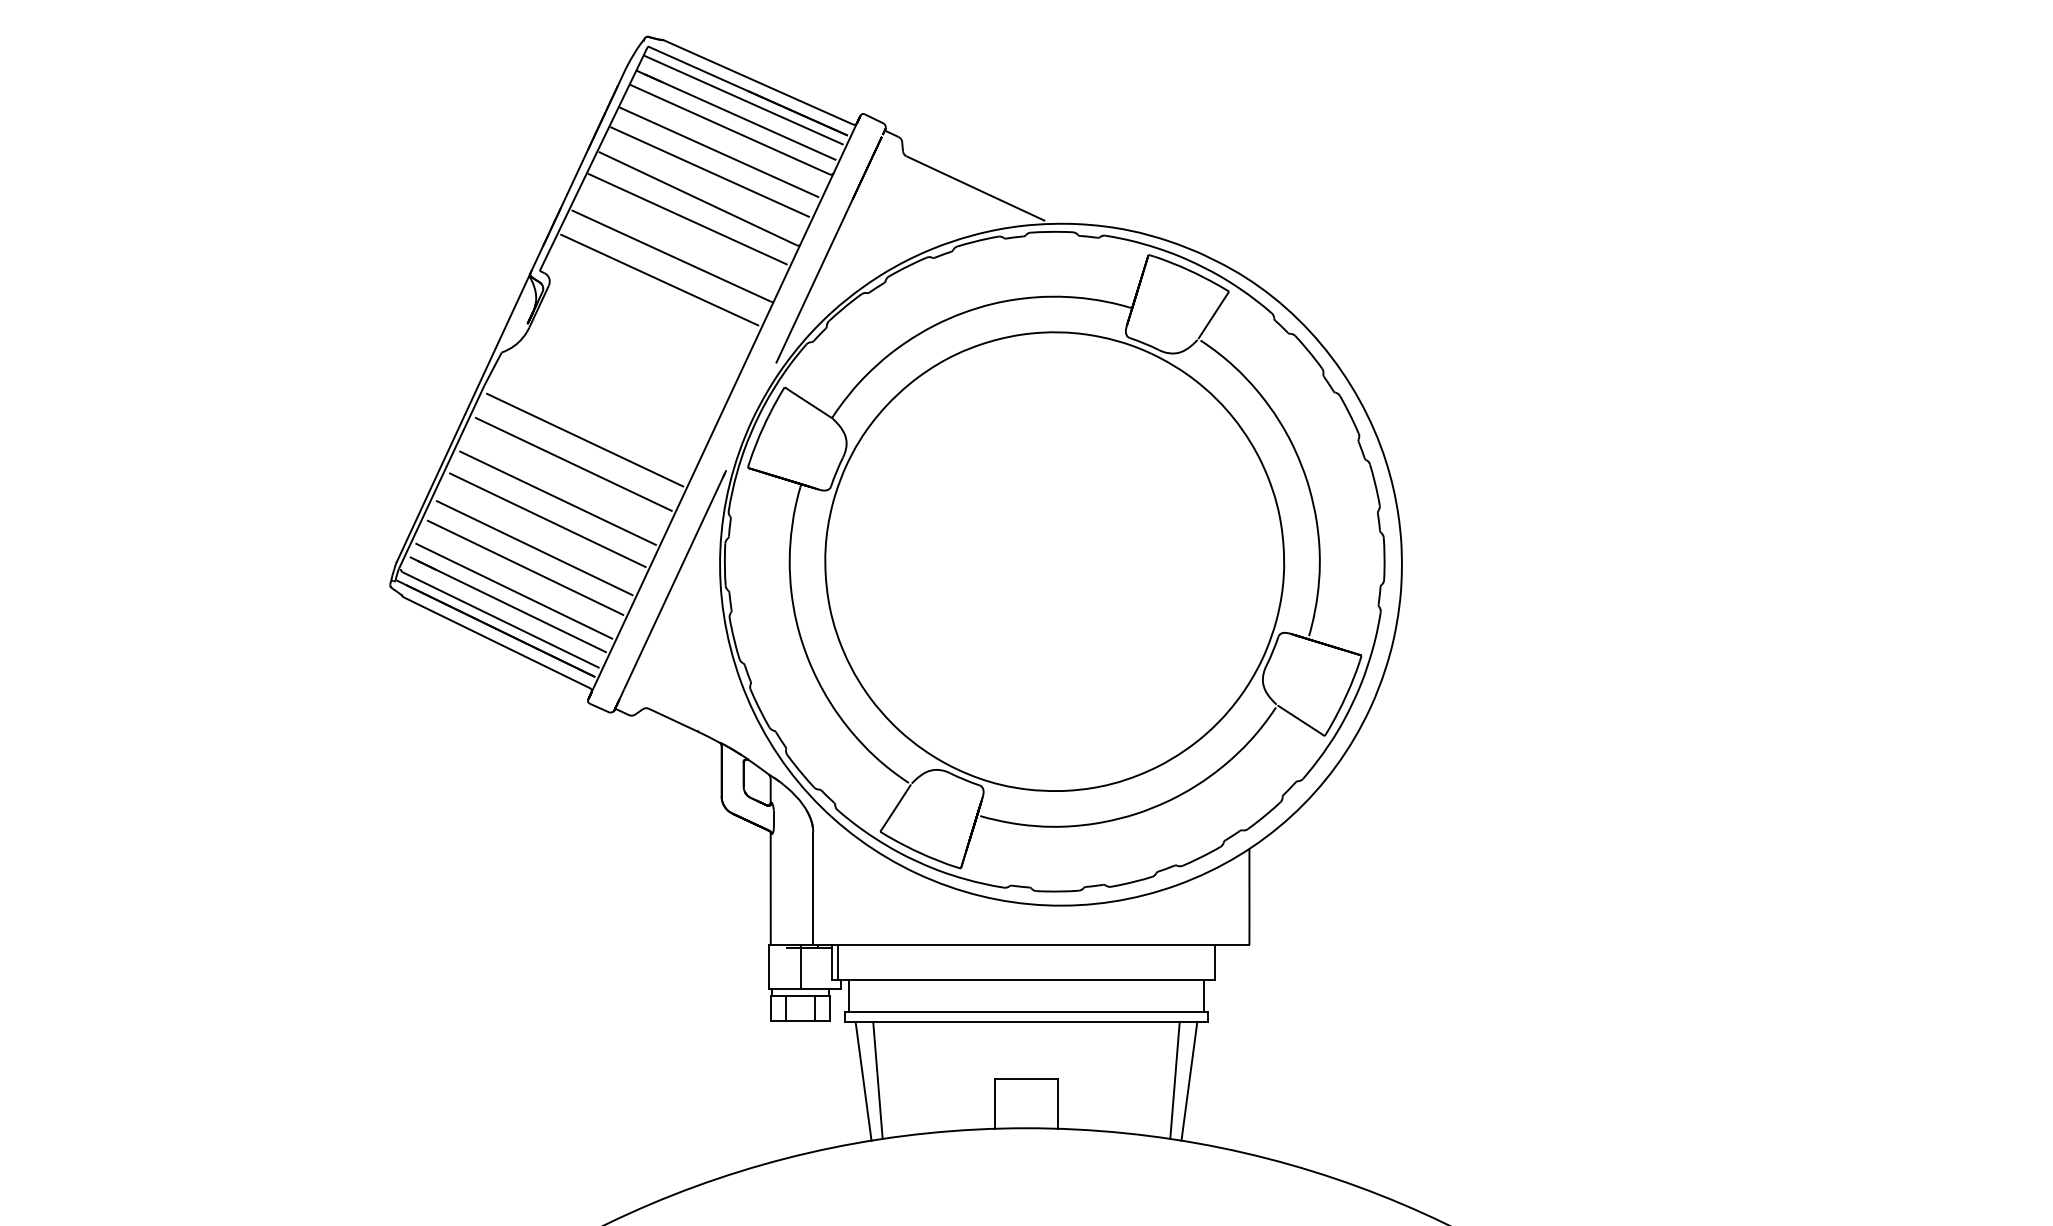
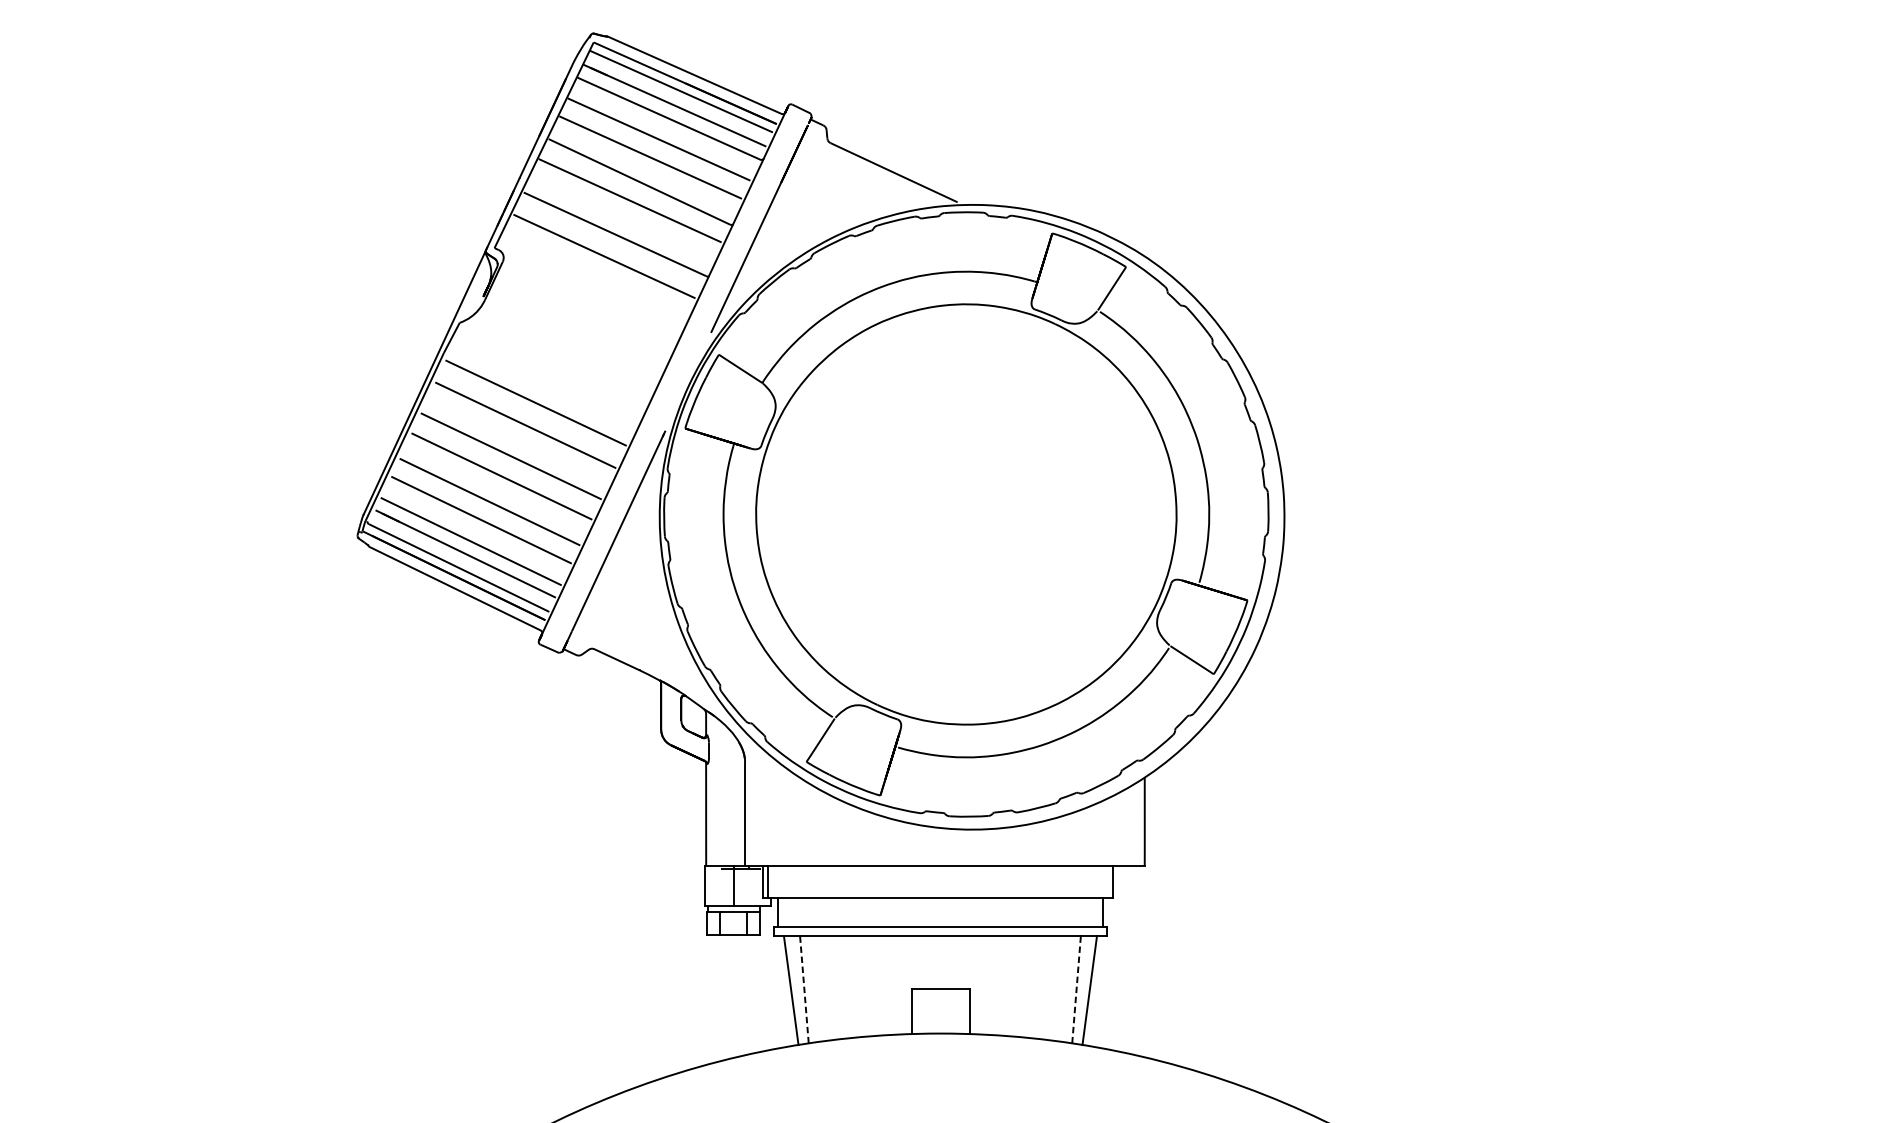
line: (877, 1080) -> (803, 989), solid -> dashed
line: (1174, 1080) -> (1076, 989), solid -> dashed

